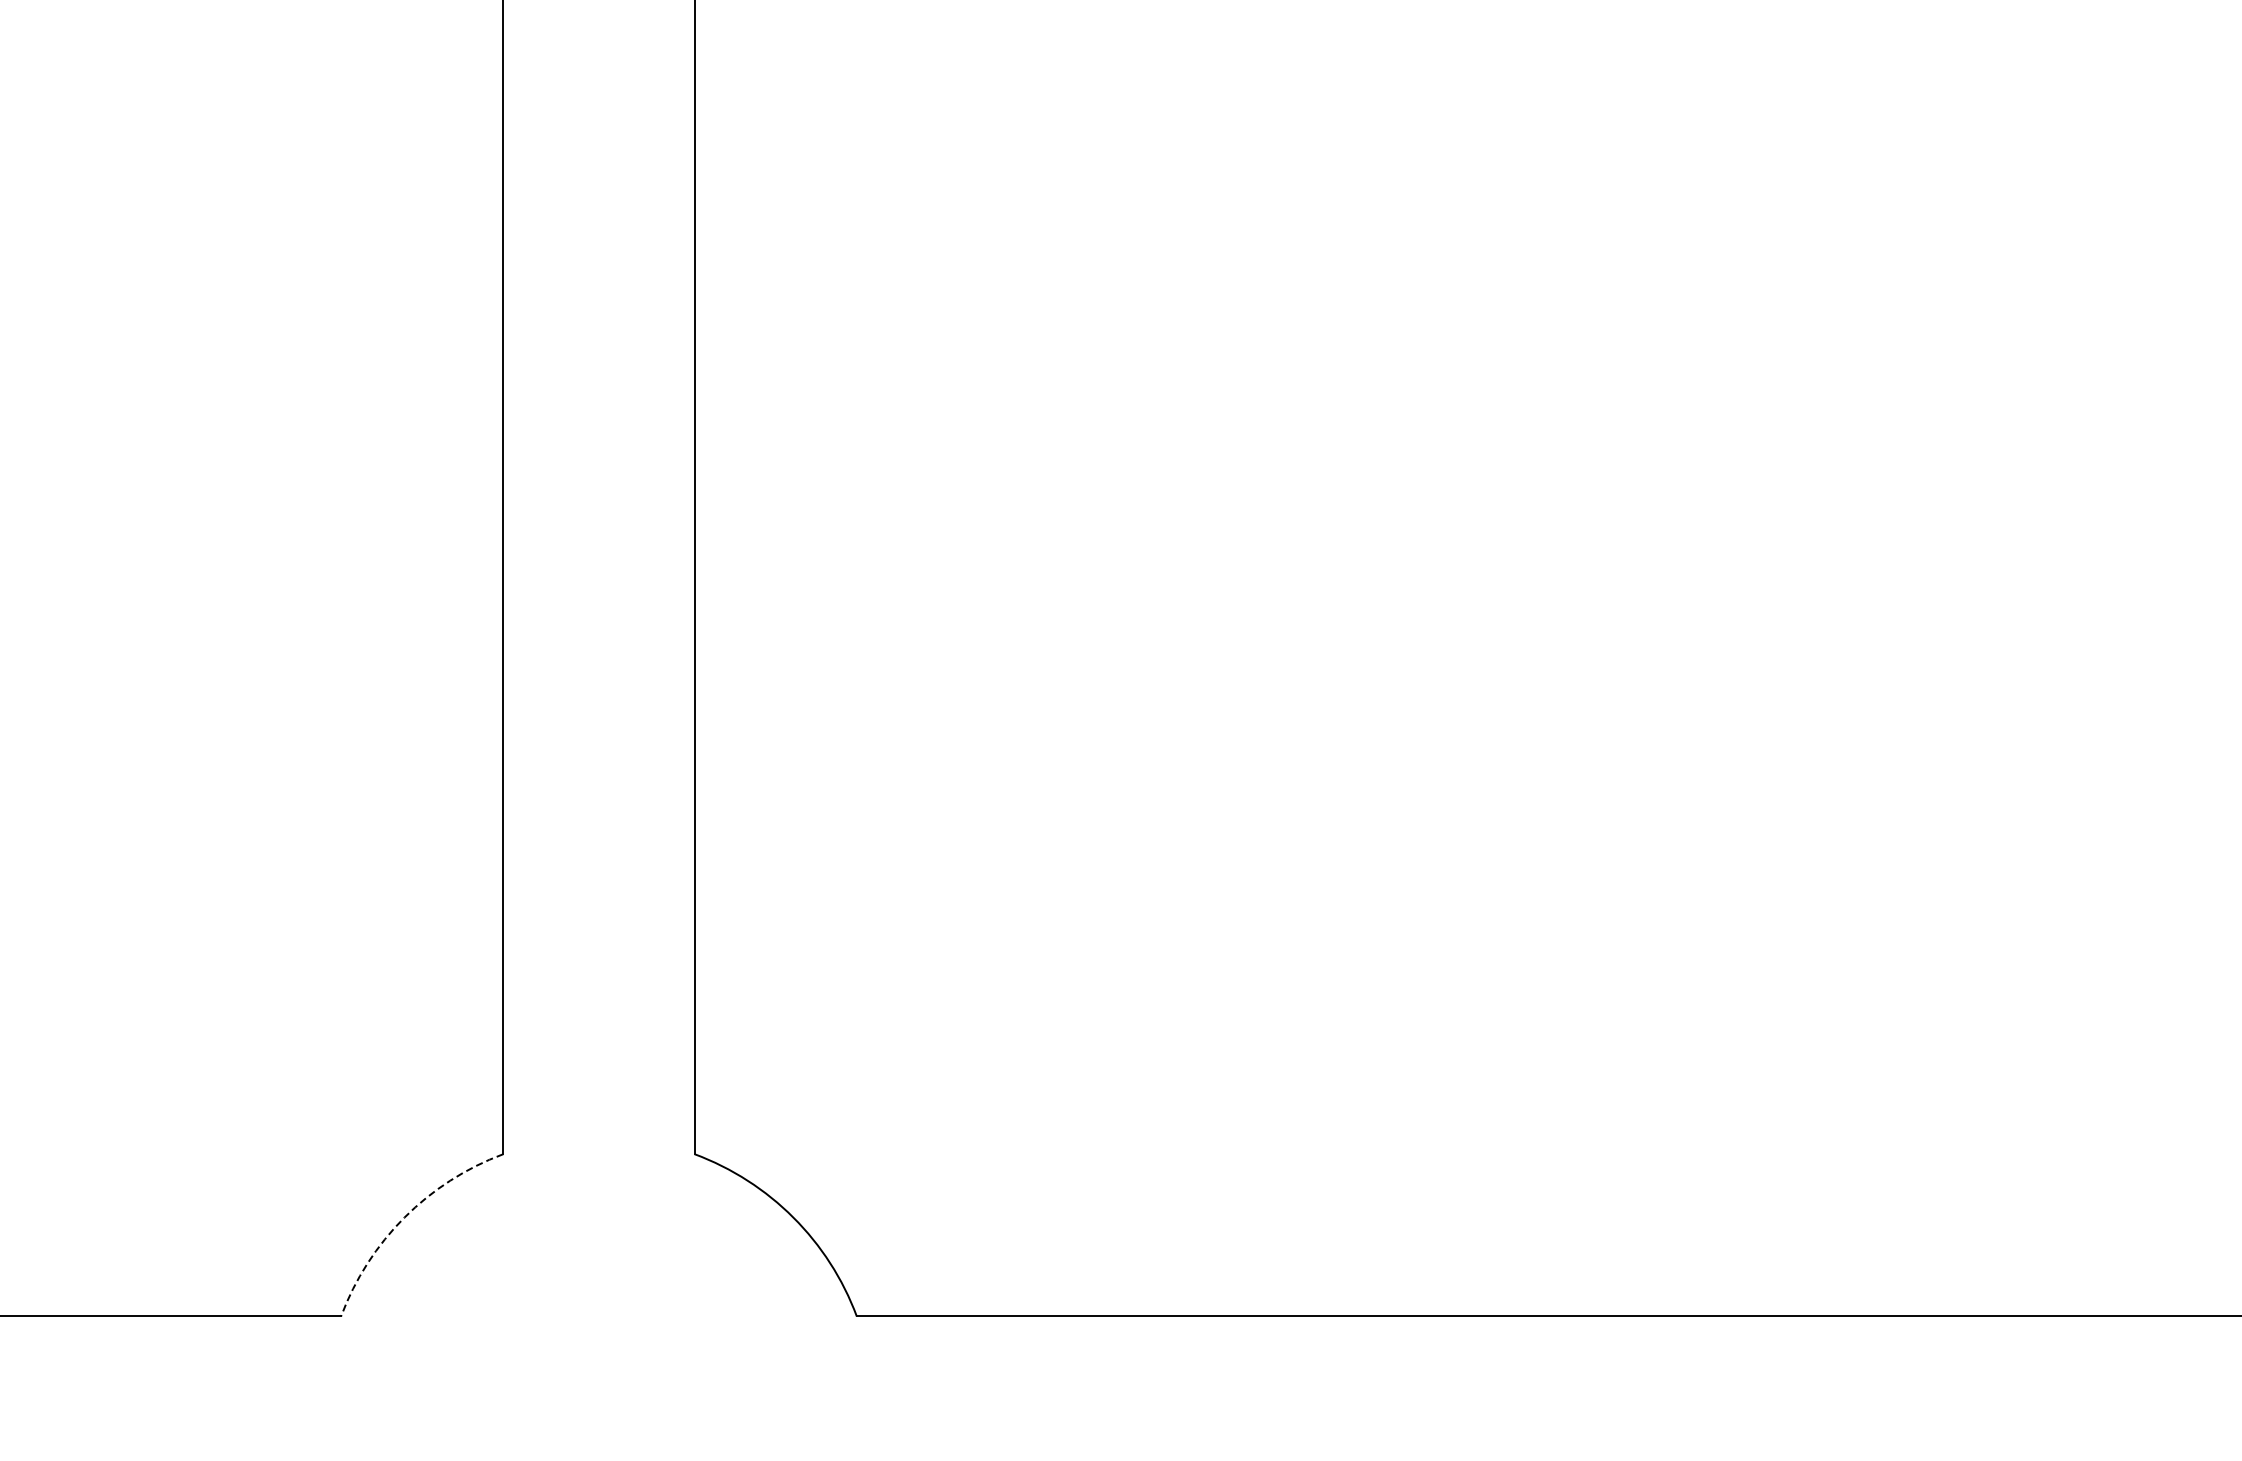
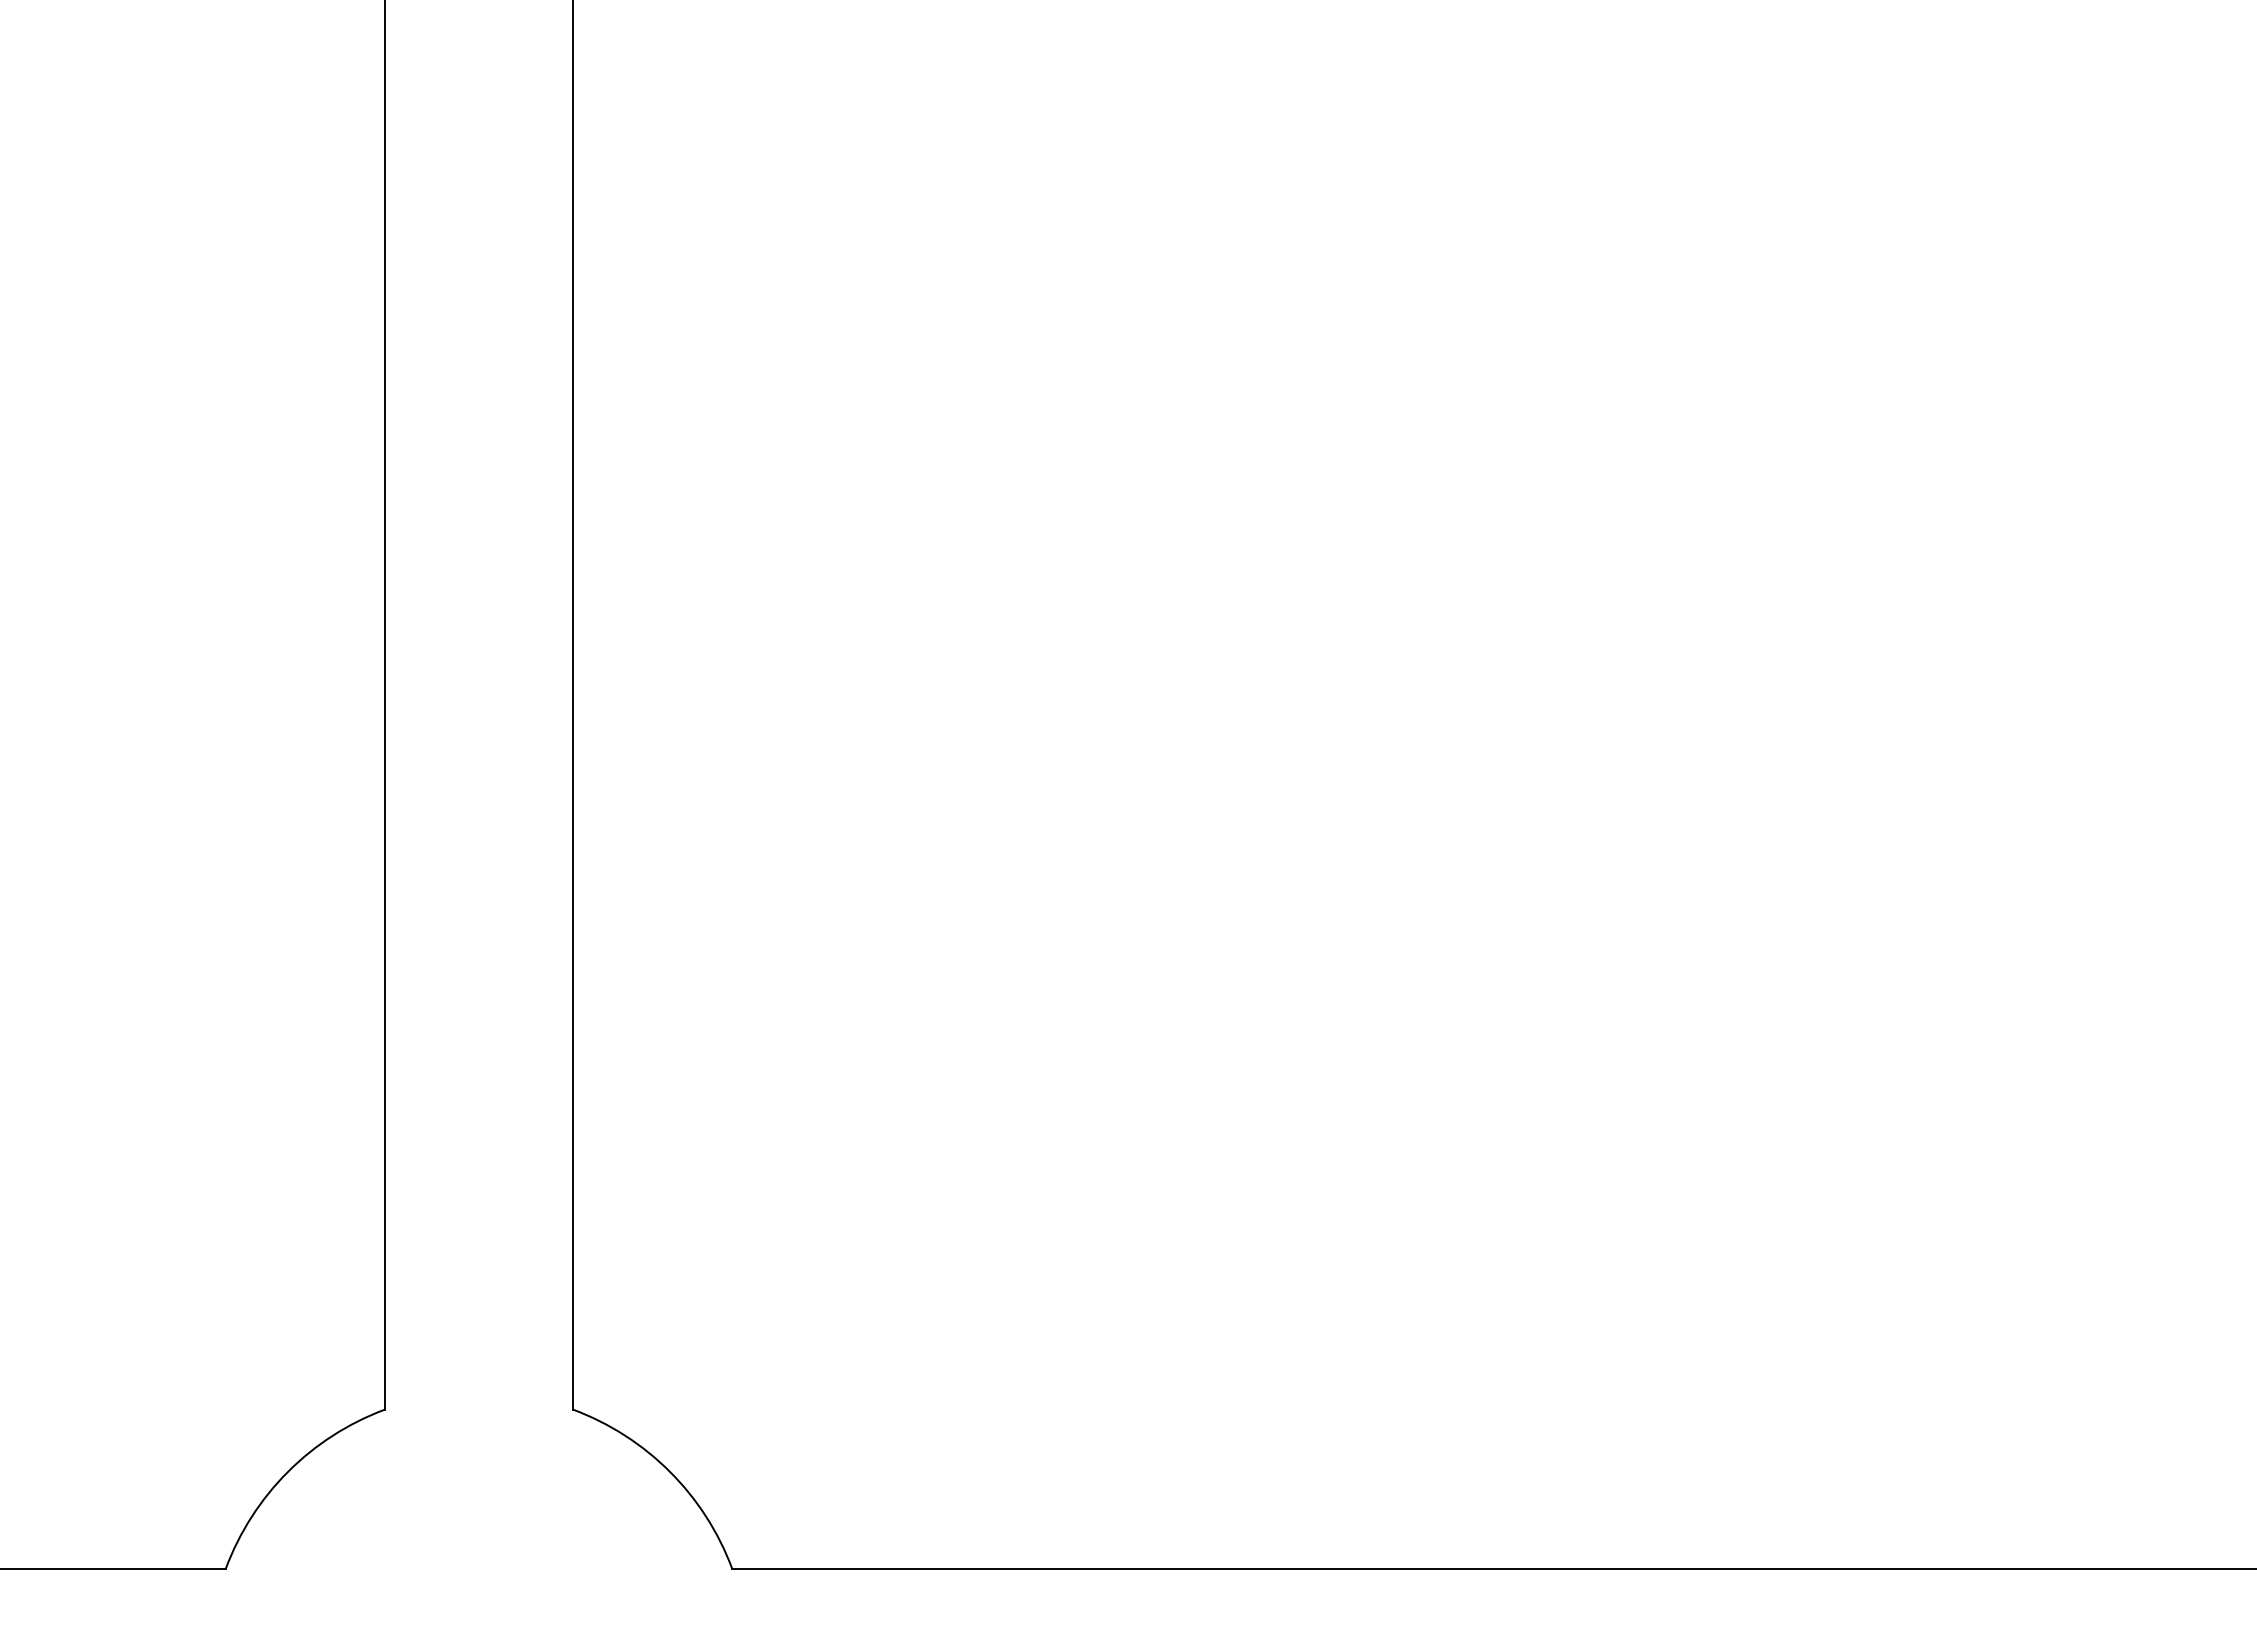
arc: (404, 1217) -> (288, 1471), dashed -> solid

